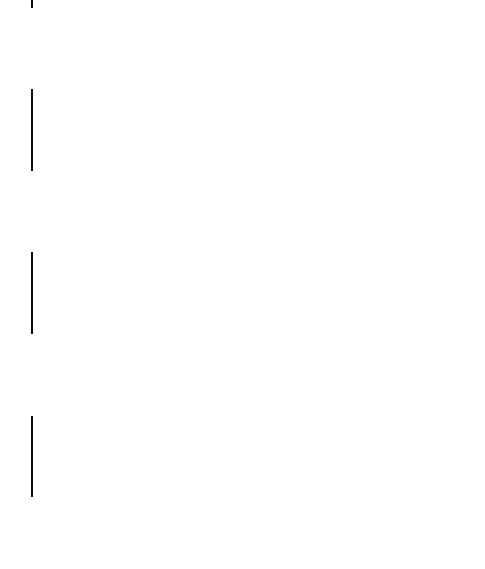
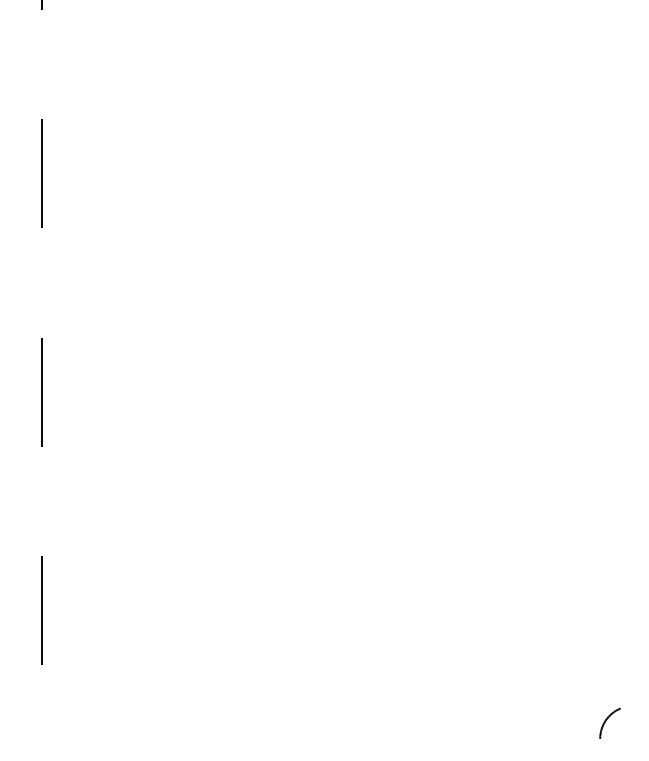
arc: (454, 538) -> (608, 720), added

